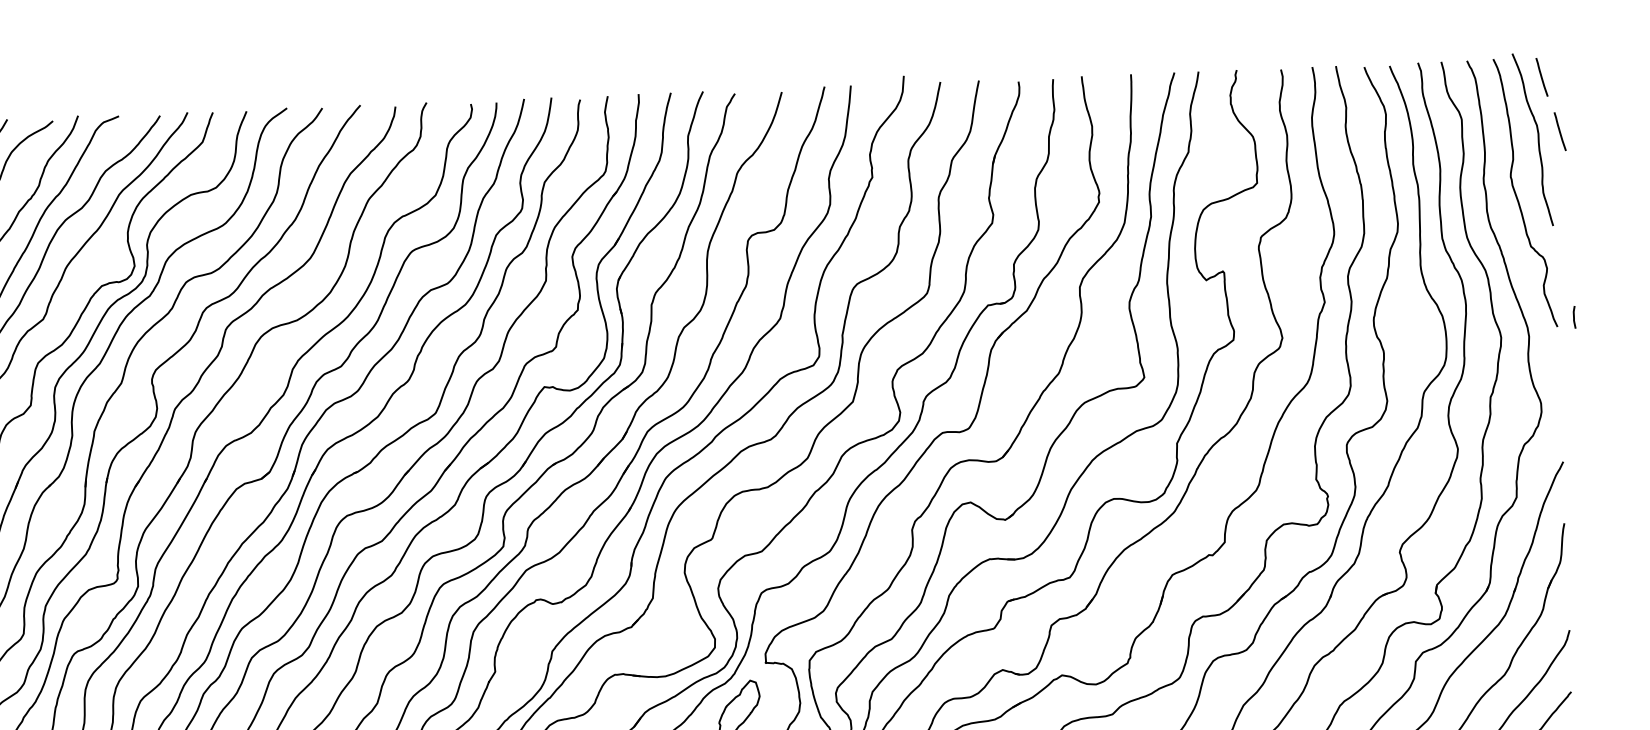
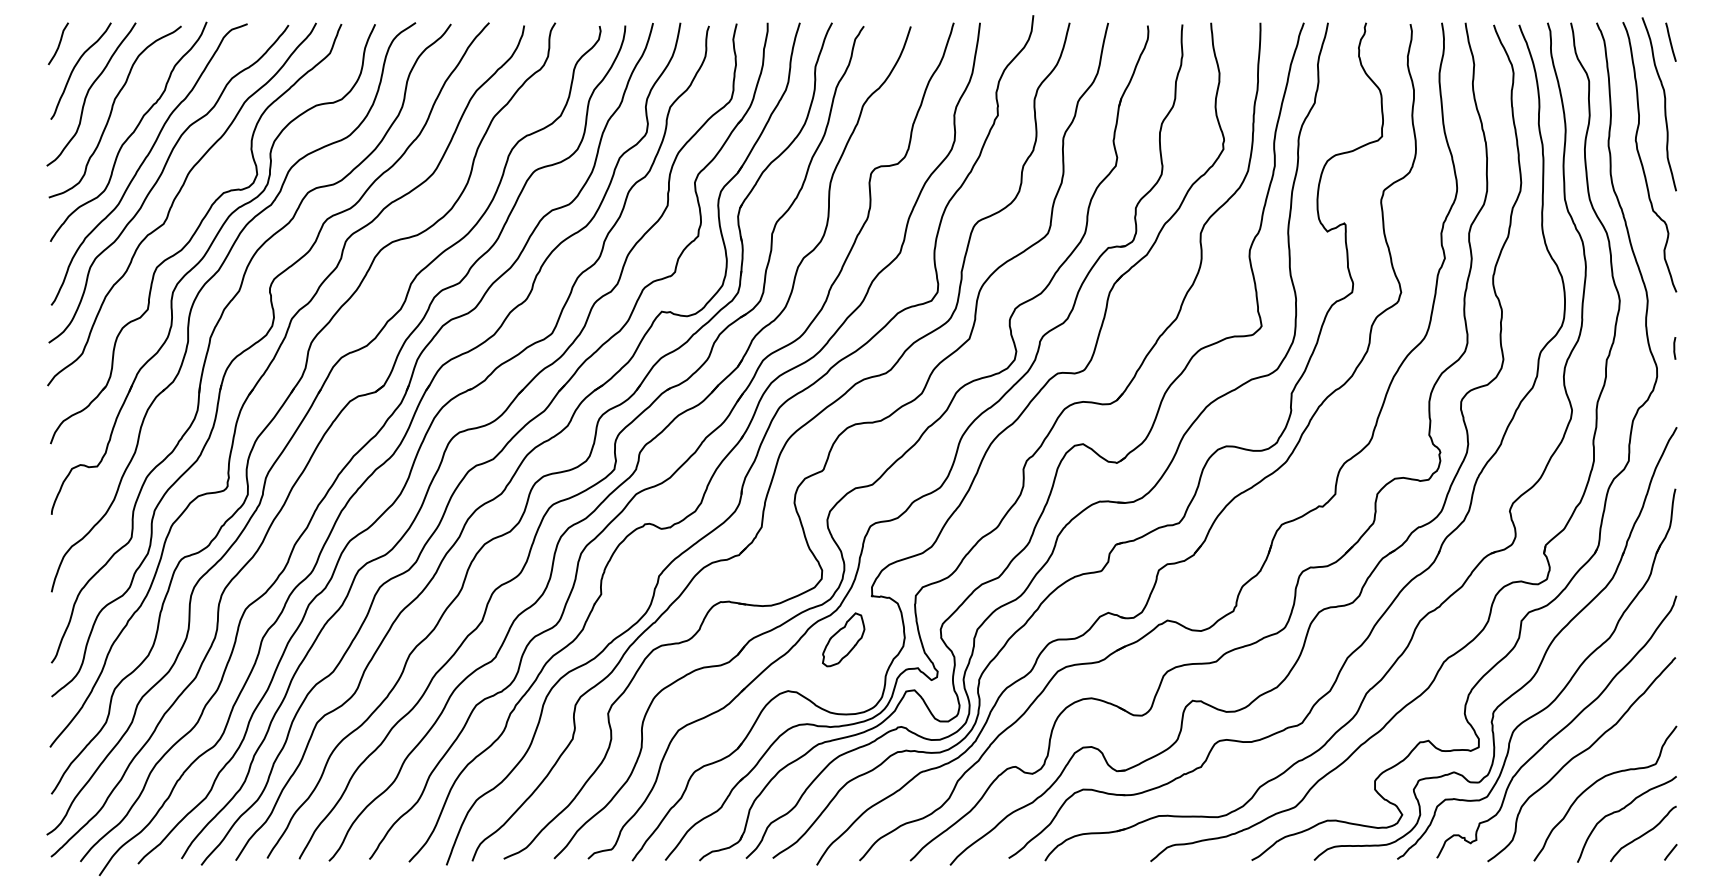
line: (1559, 130) -> (1686, 96), removed
line: (1574, 317) -> (1674, 348), moved

